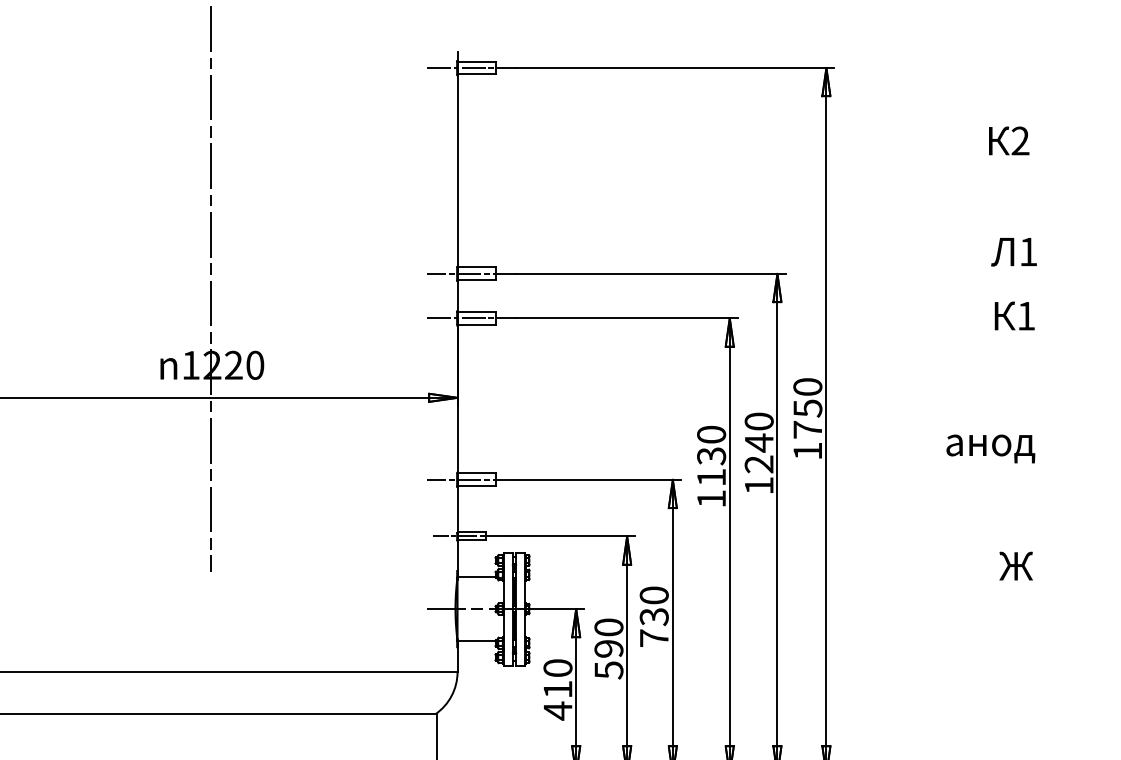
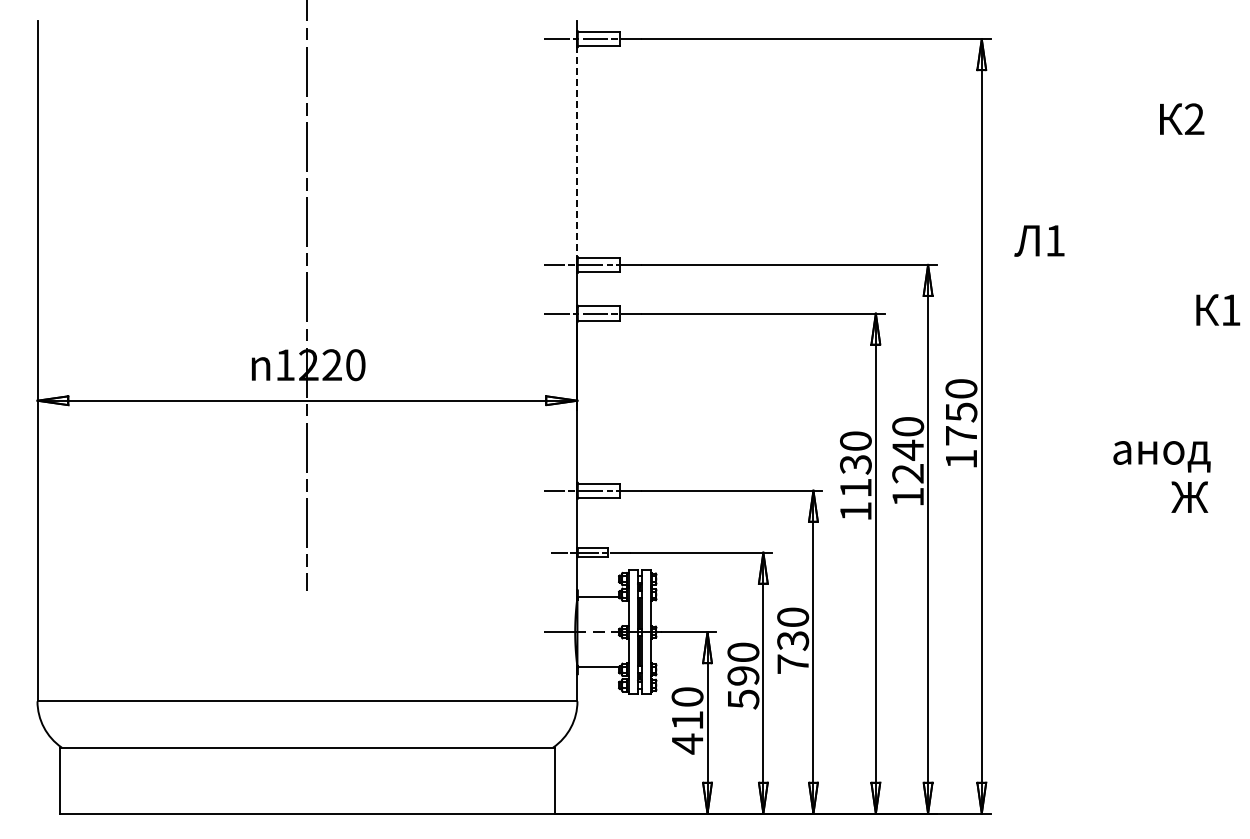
line: (457, 171) -> (577, 152), solid -> dashed
text: (1014, 251) -> (1039, 240), moved
text: (1014, 315) -> (1218, 309), moved
text: (1015, 565) -> (1189, 496), moved

